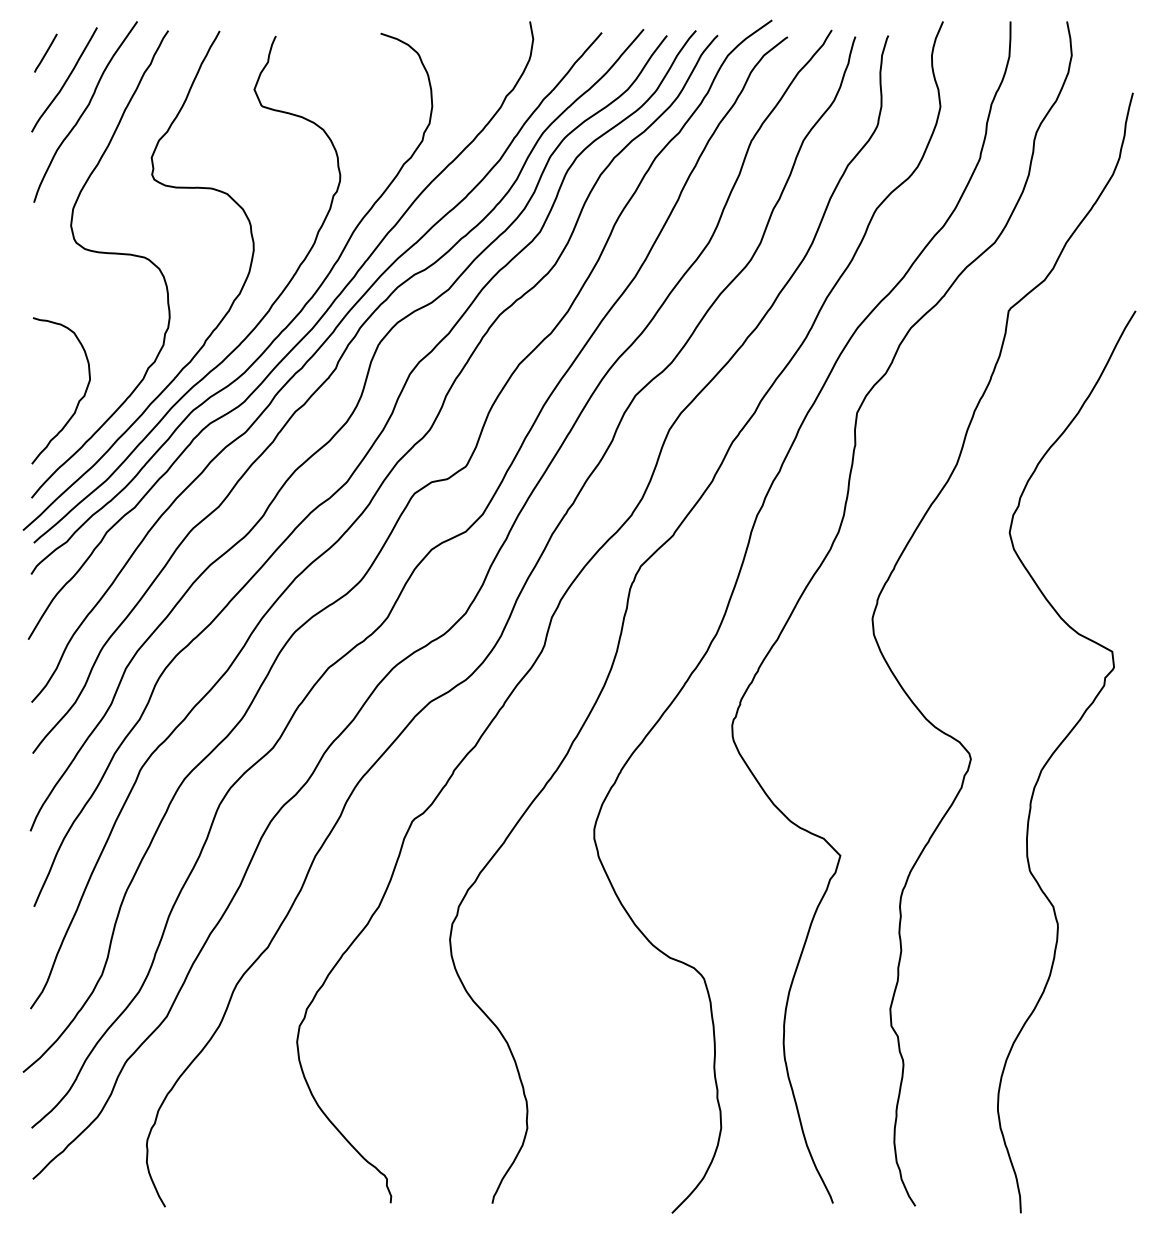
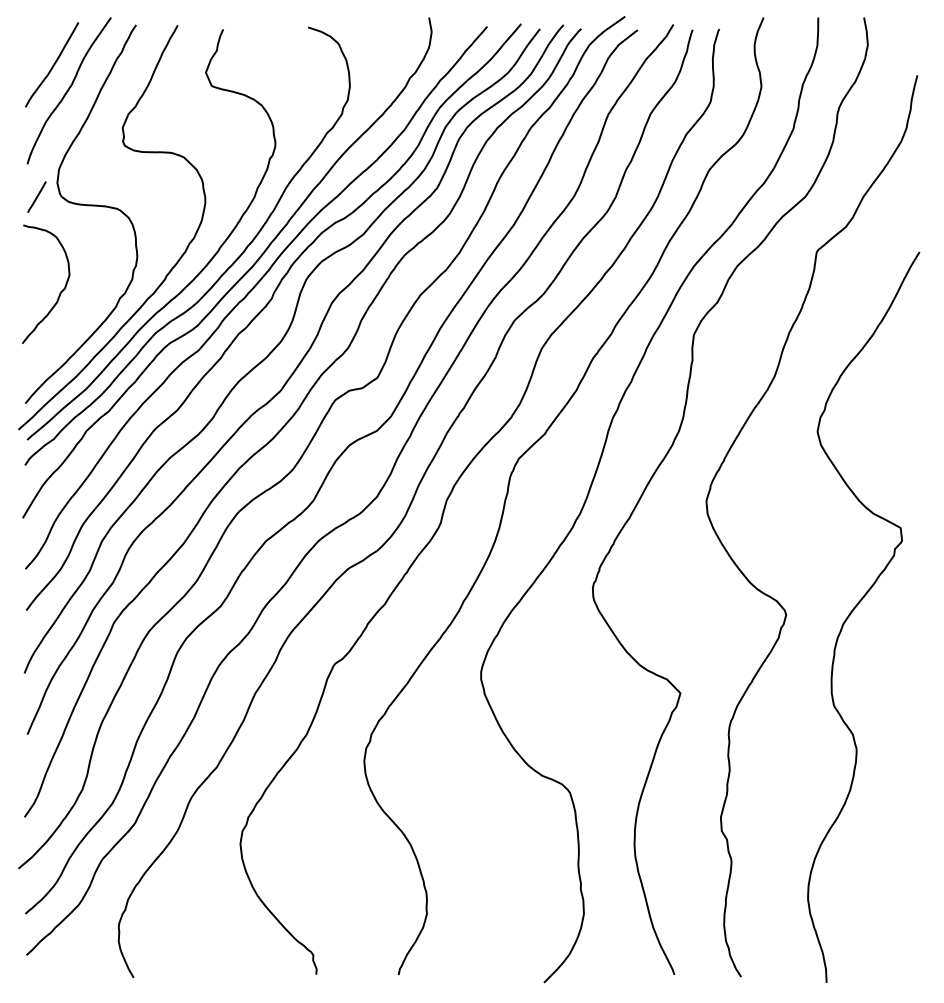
line: (45, 52) -> (36, 196), moved
curve: (78, 400) -> (60, 292), moved

